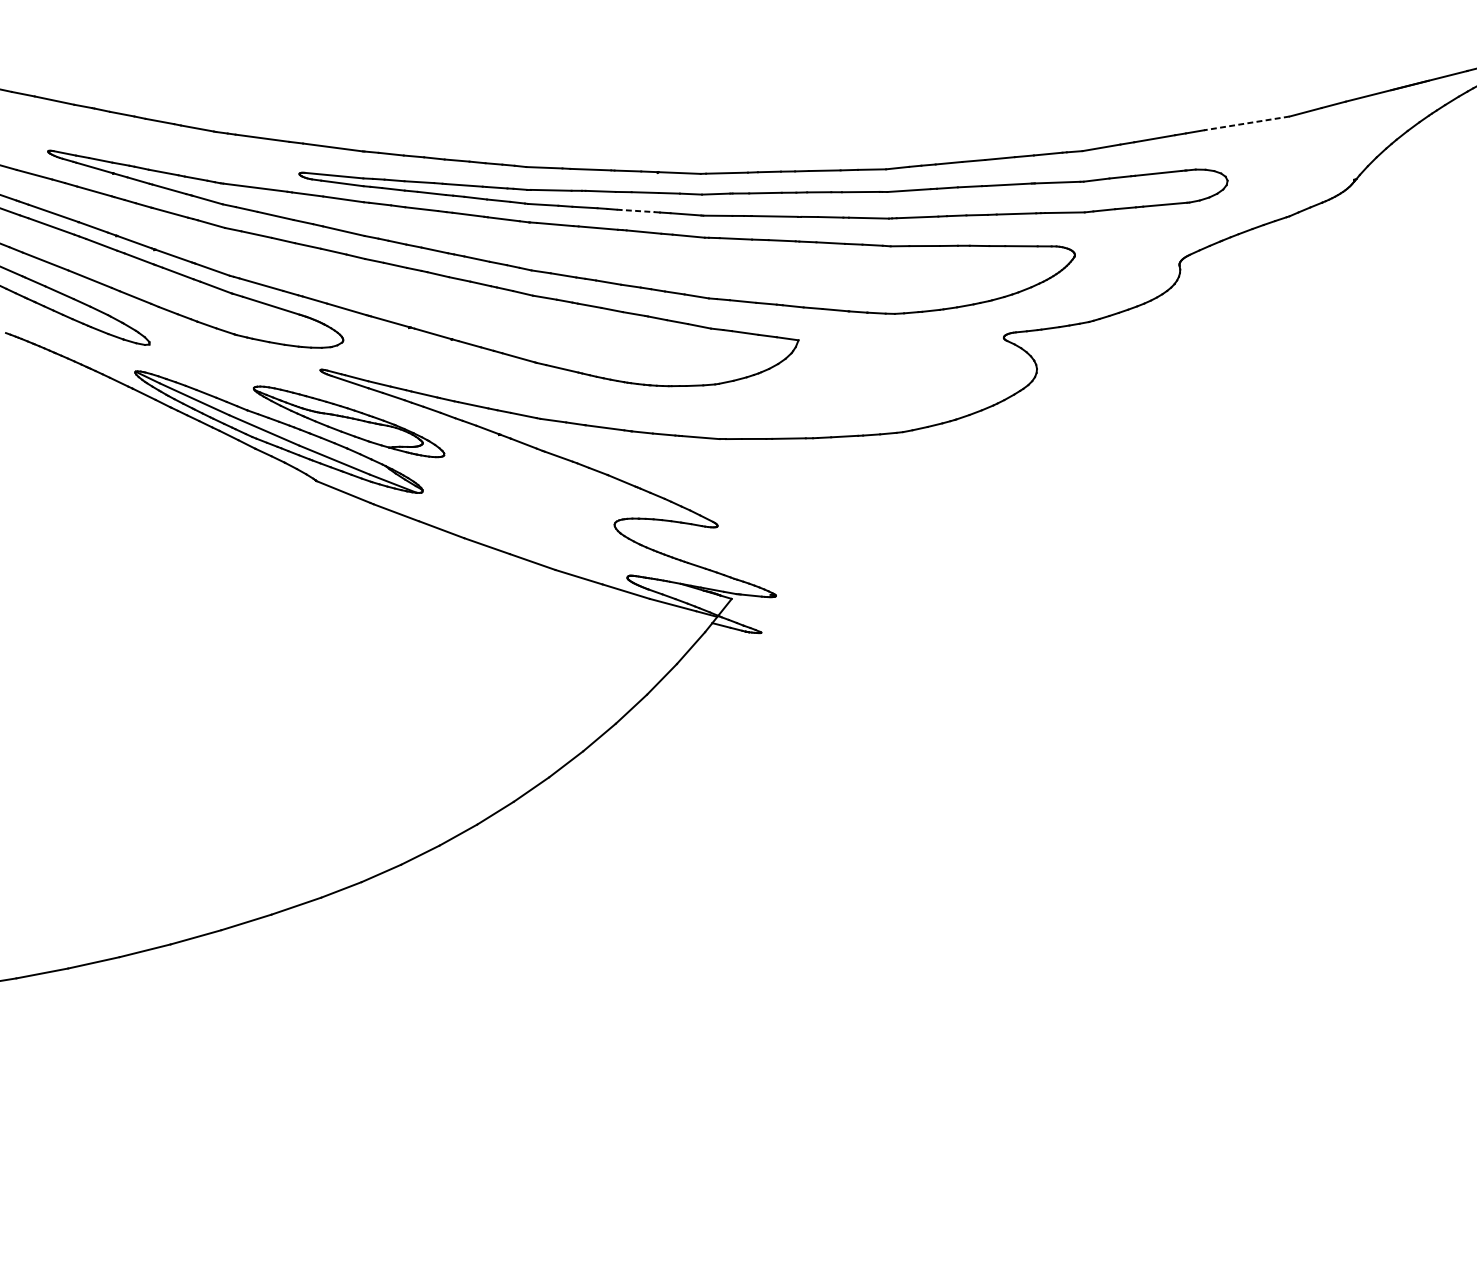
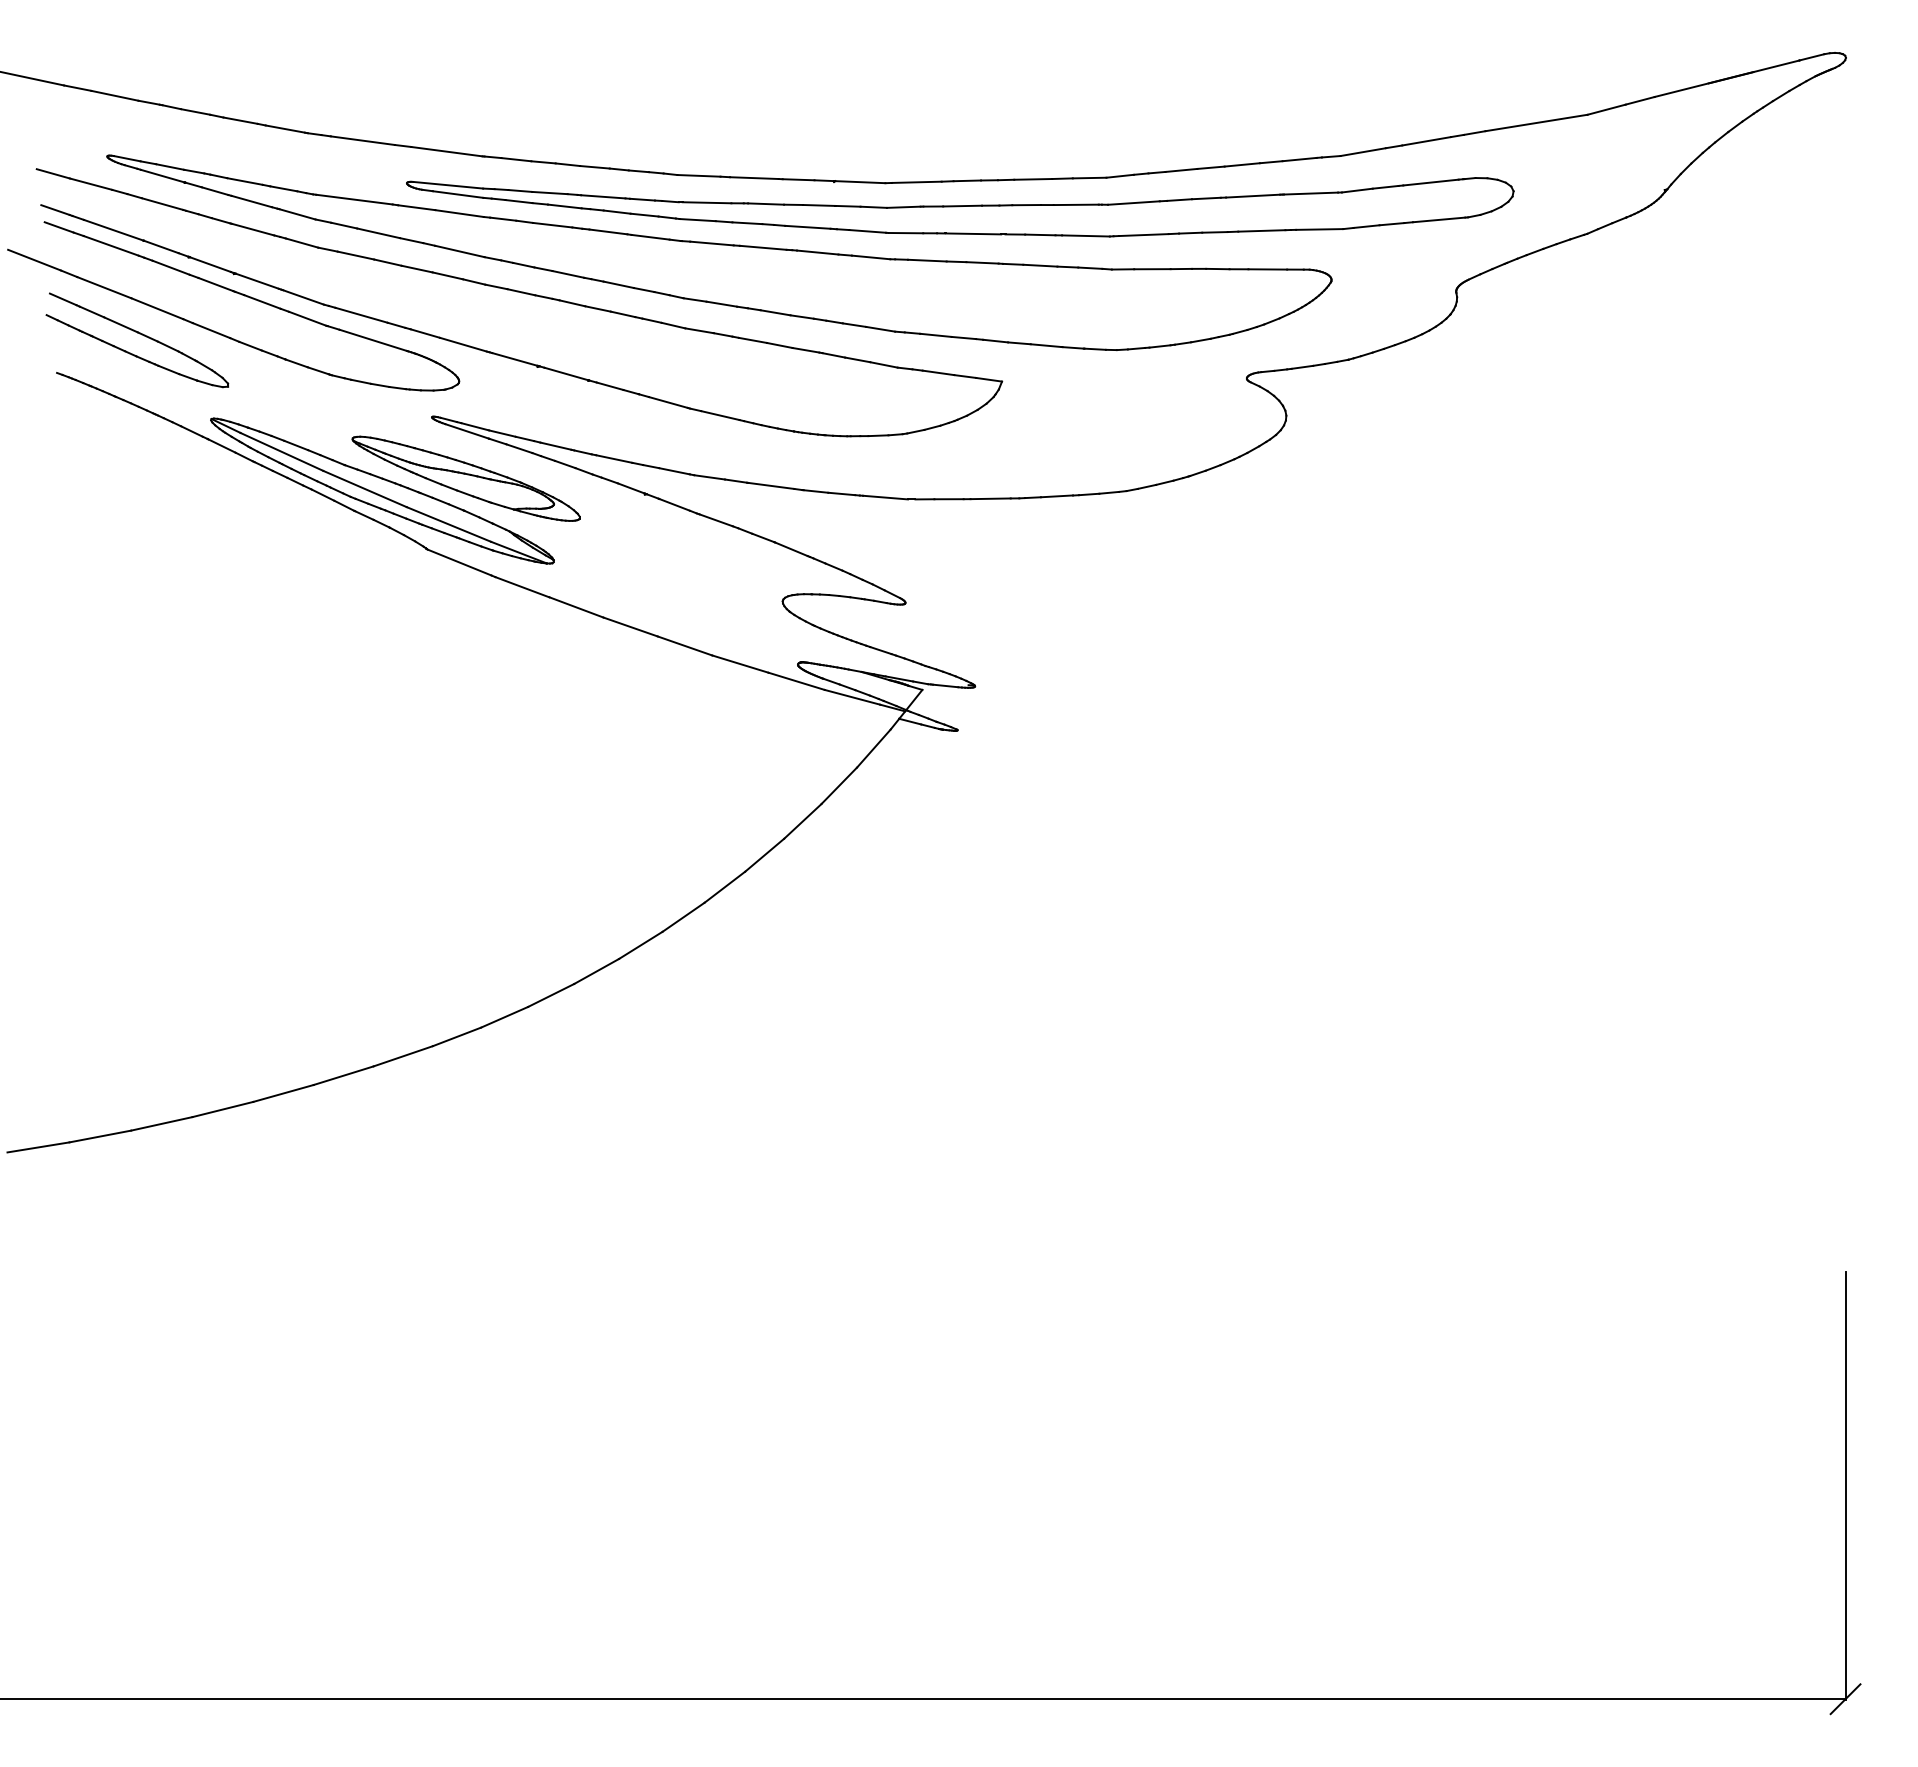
line: (1246, 123) -> (1536, 122), dashed -> solid
line: (635, 211) -> (807, 227), dashed -> solid

